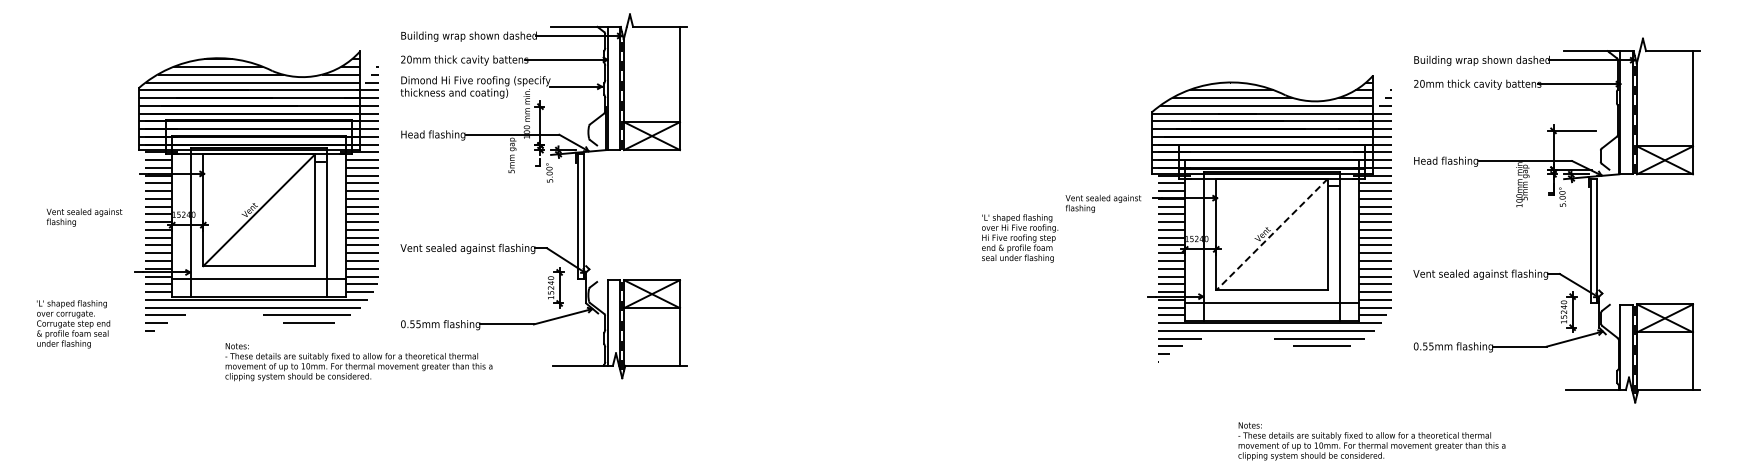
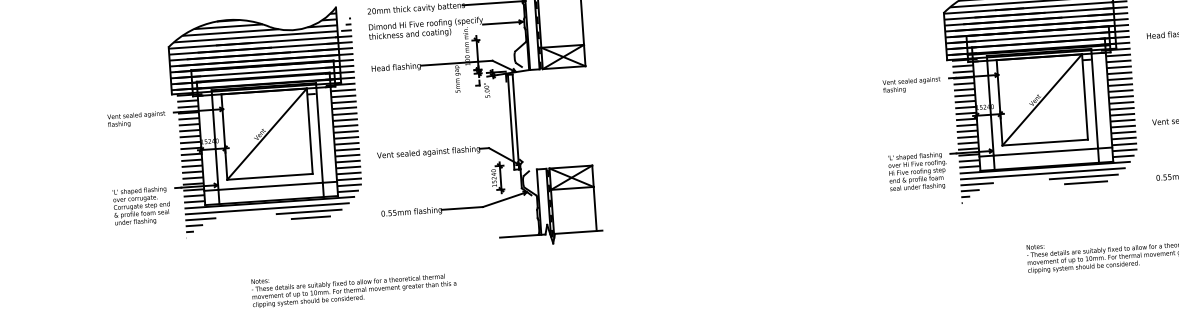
text: (84, 217) -> (136, 119), moved
line: (1271, 234) -> (1041, 99), dashed -> solid
text: (1020, 238) -> (918, 172), moved
text: (73, 324) -> (141, 206), moved
text: (358, 362) -> (353, 287), moved

